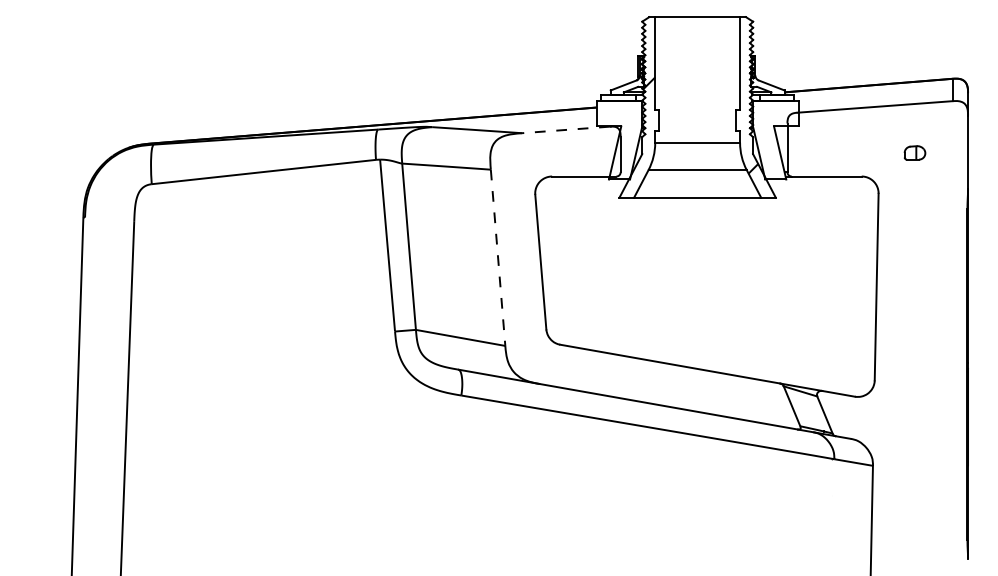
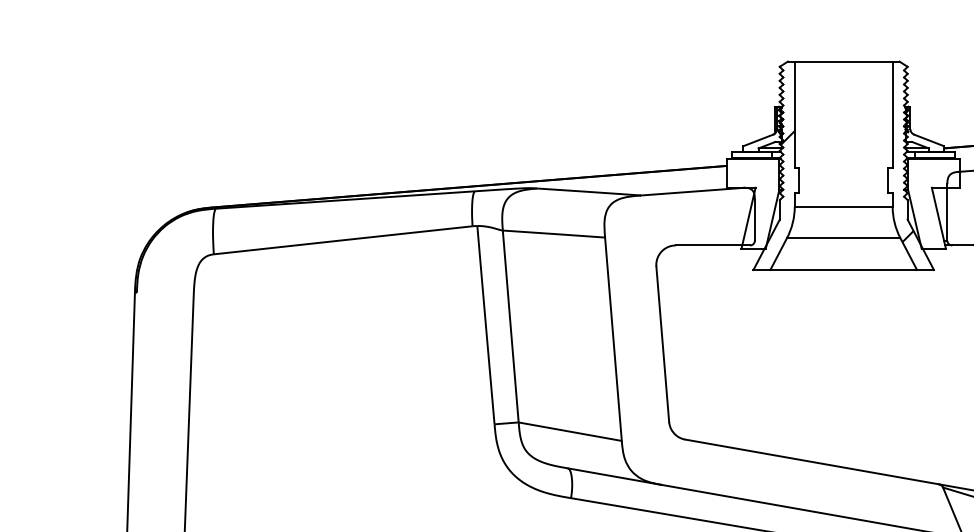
line: (565, 129) -> (691, 191), dashed -> solid
line: (498, 258) -> (613, 340), dashed -> solid

